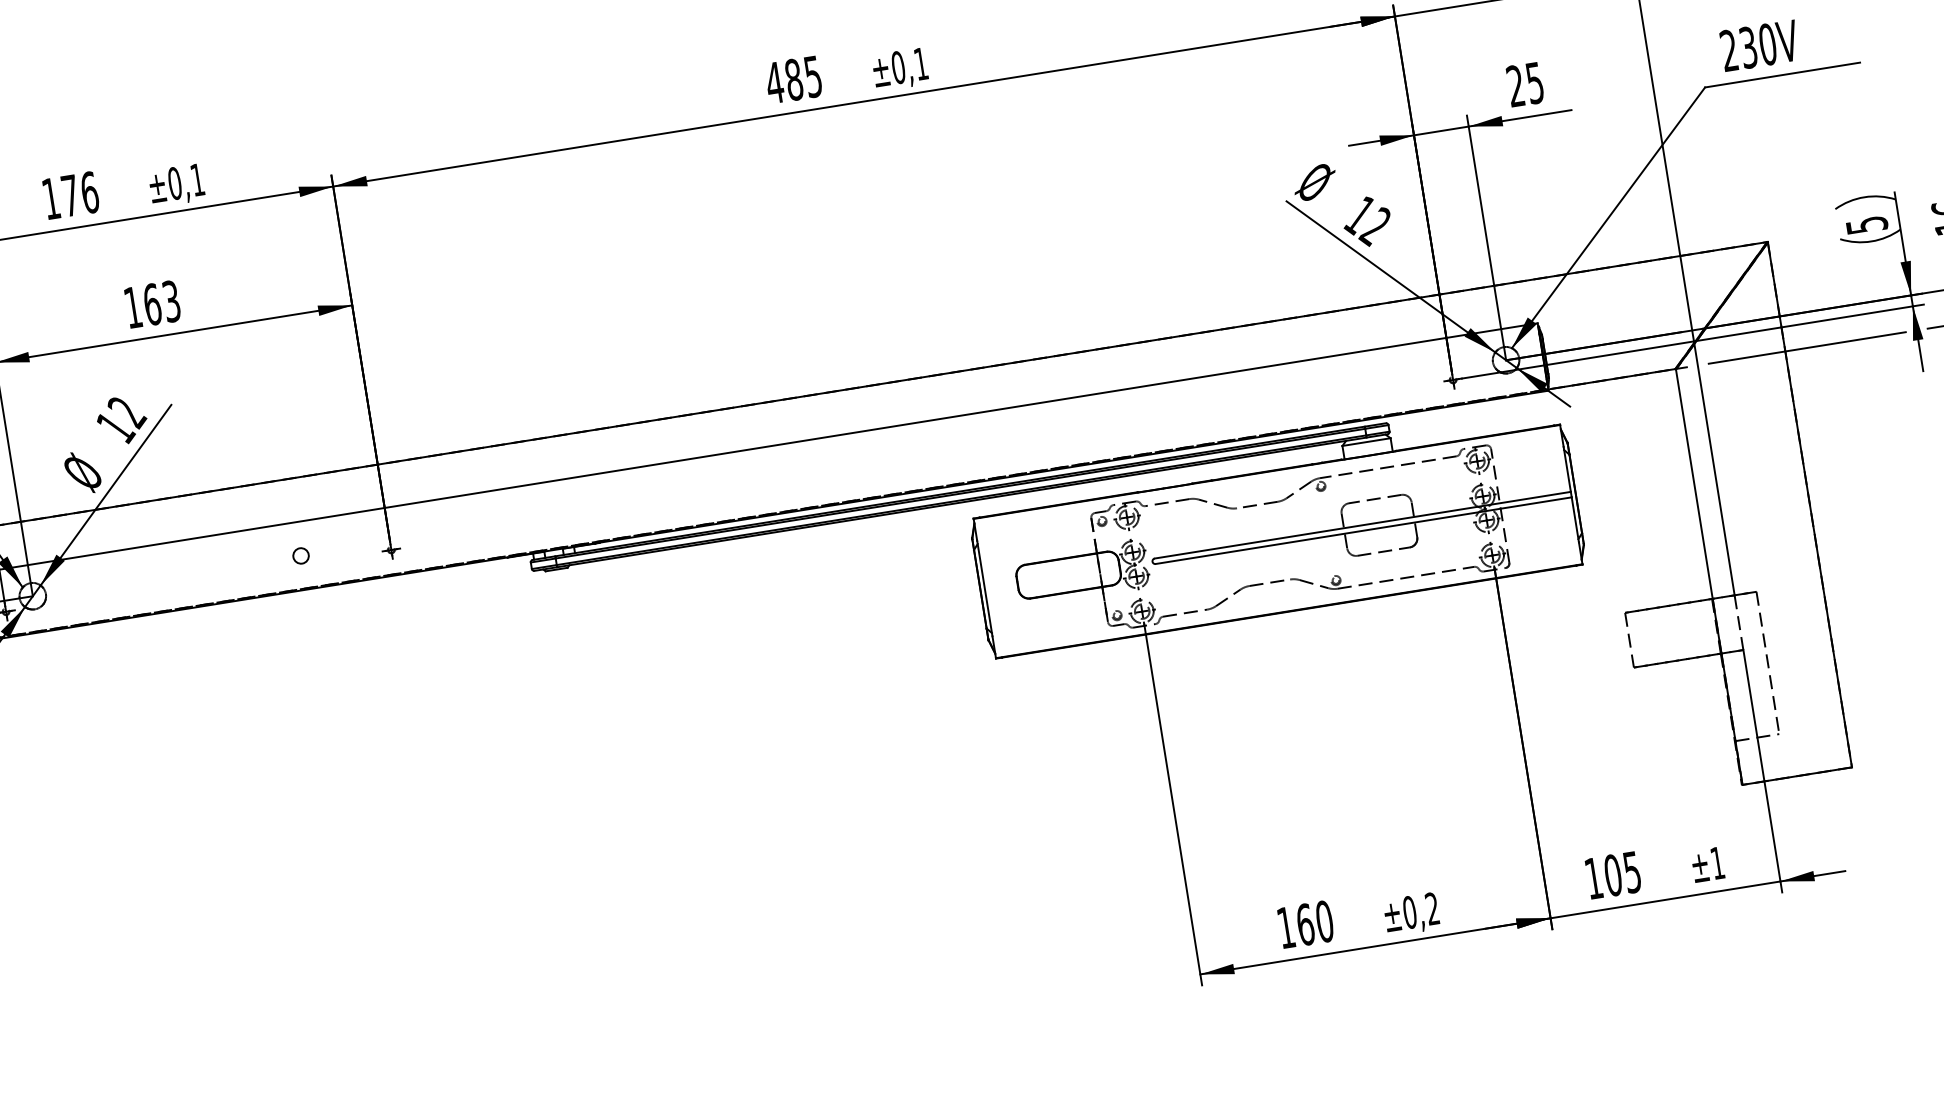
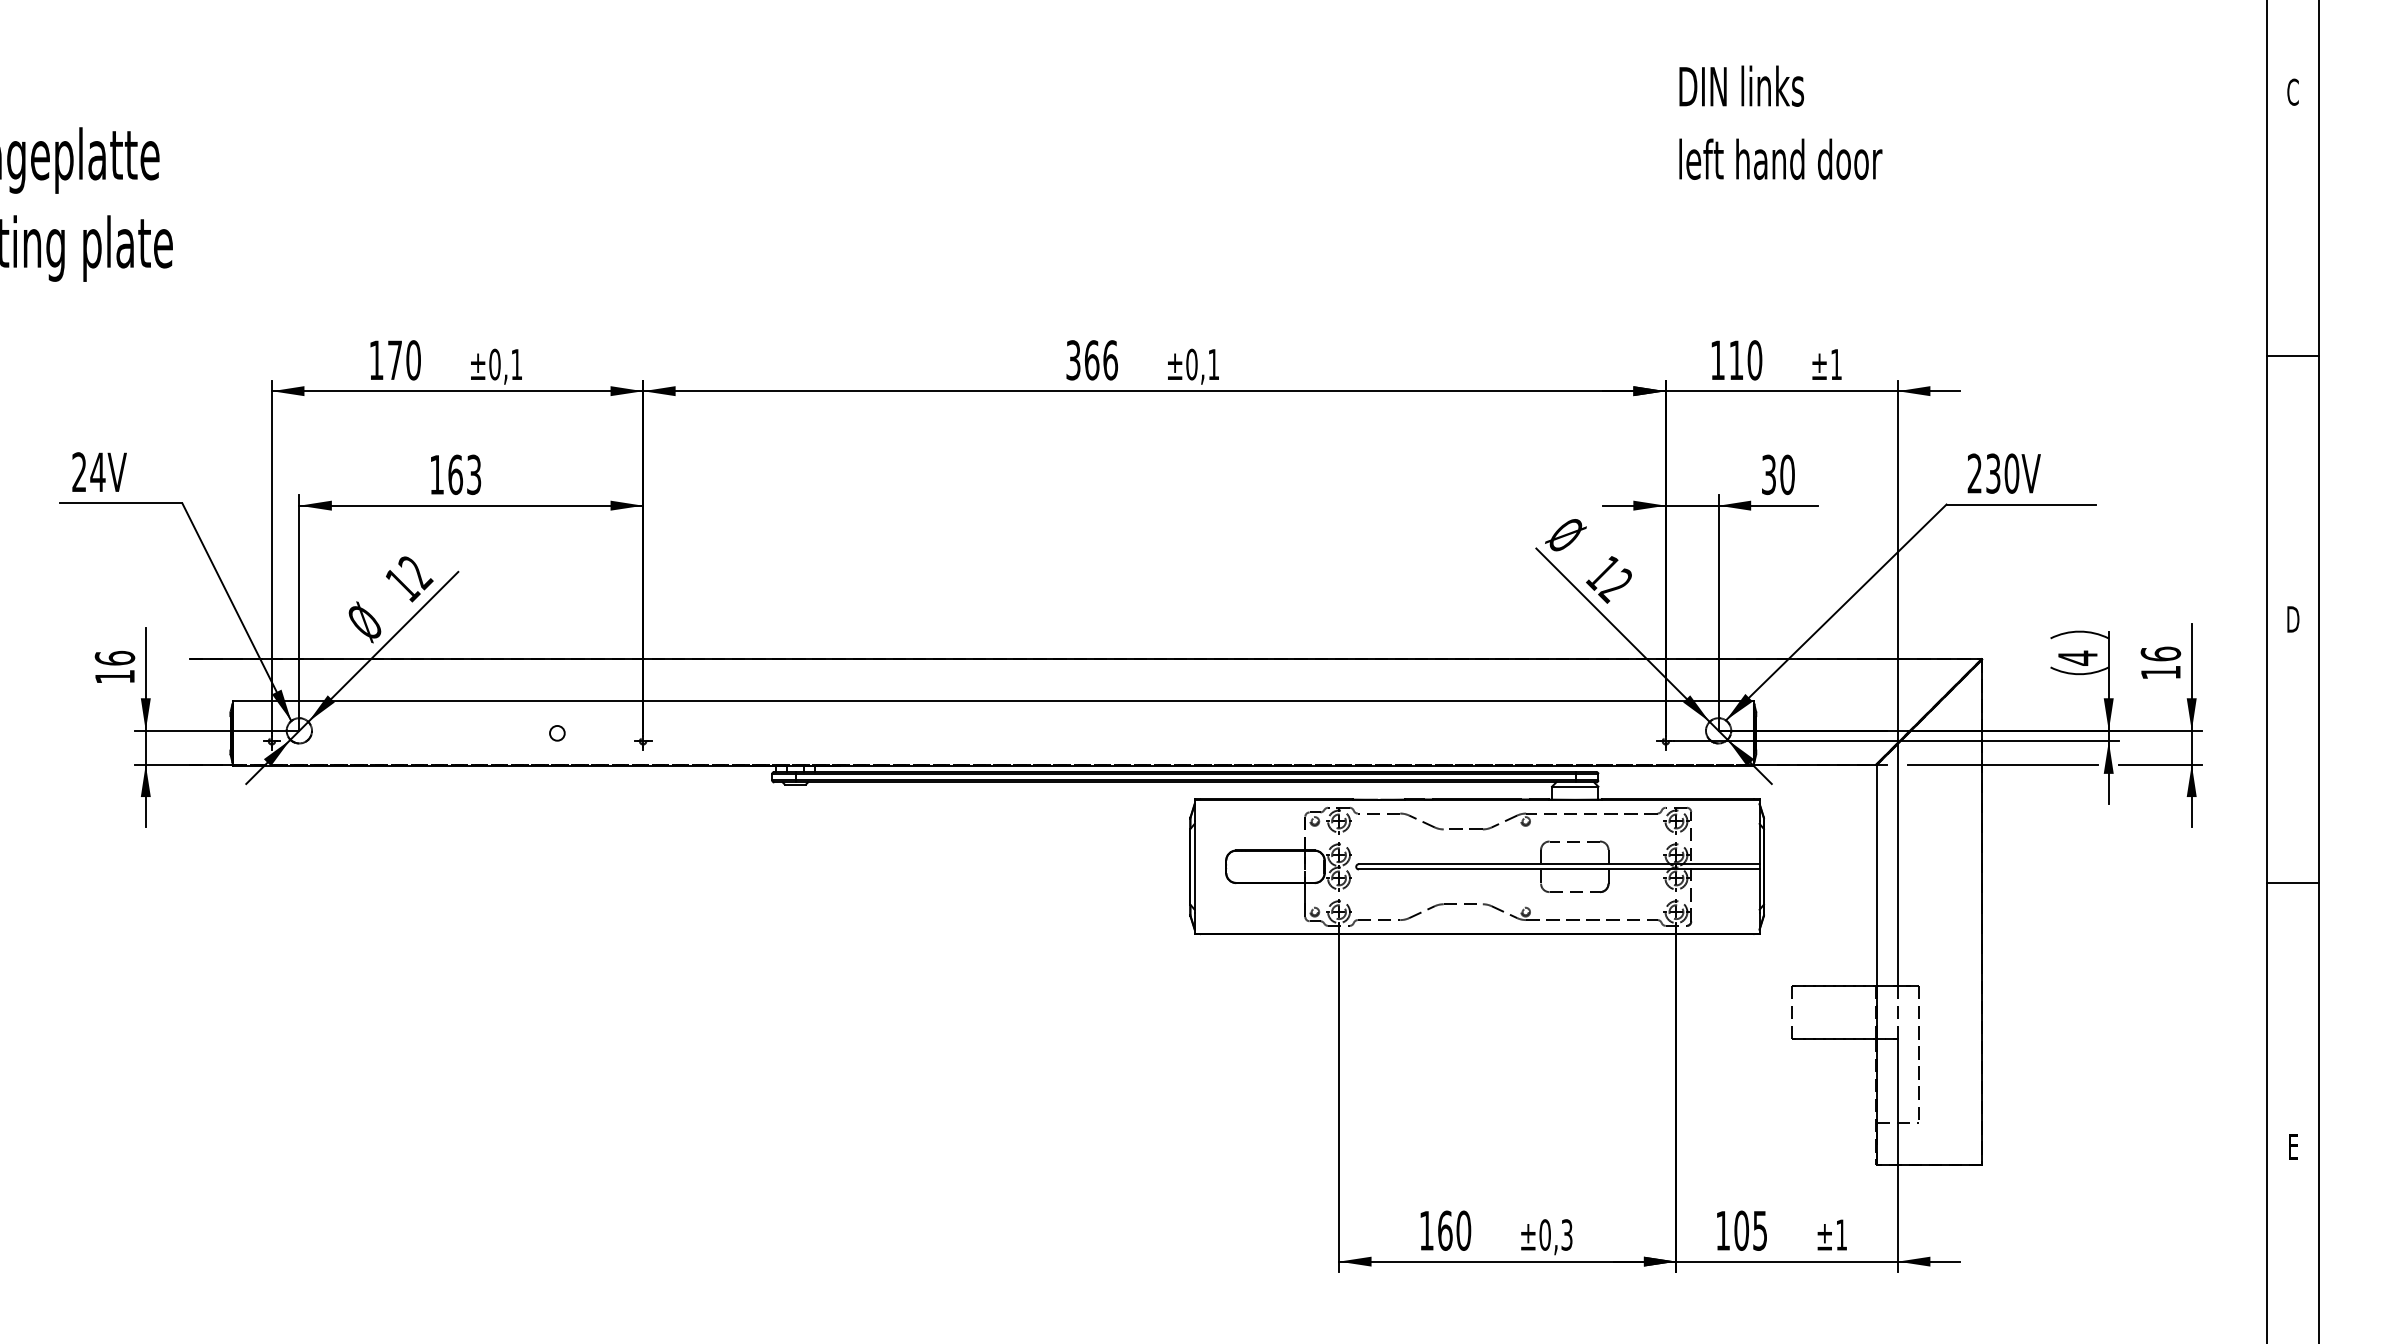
text: (793, 80) -> (1091, 360), 485 -> 366
text: (1525, 84) -> (1778, 474), 25 -> 30
text: (89, 192) -> (413, 360), 176 -> 170
text: (1867, 224) -> (2078, 657), 5 -> 4
text: (1431, 908) -> (1566, 1234), ±0,2 -> ±0,3

